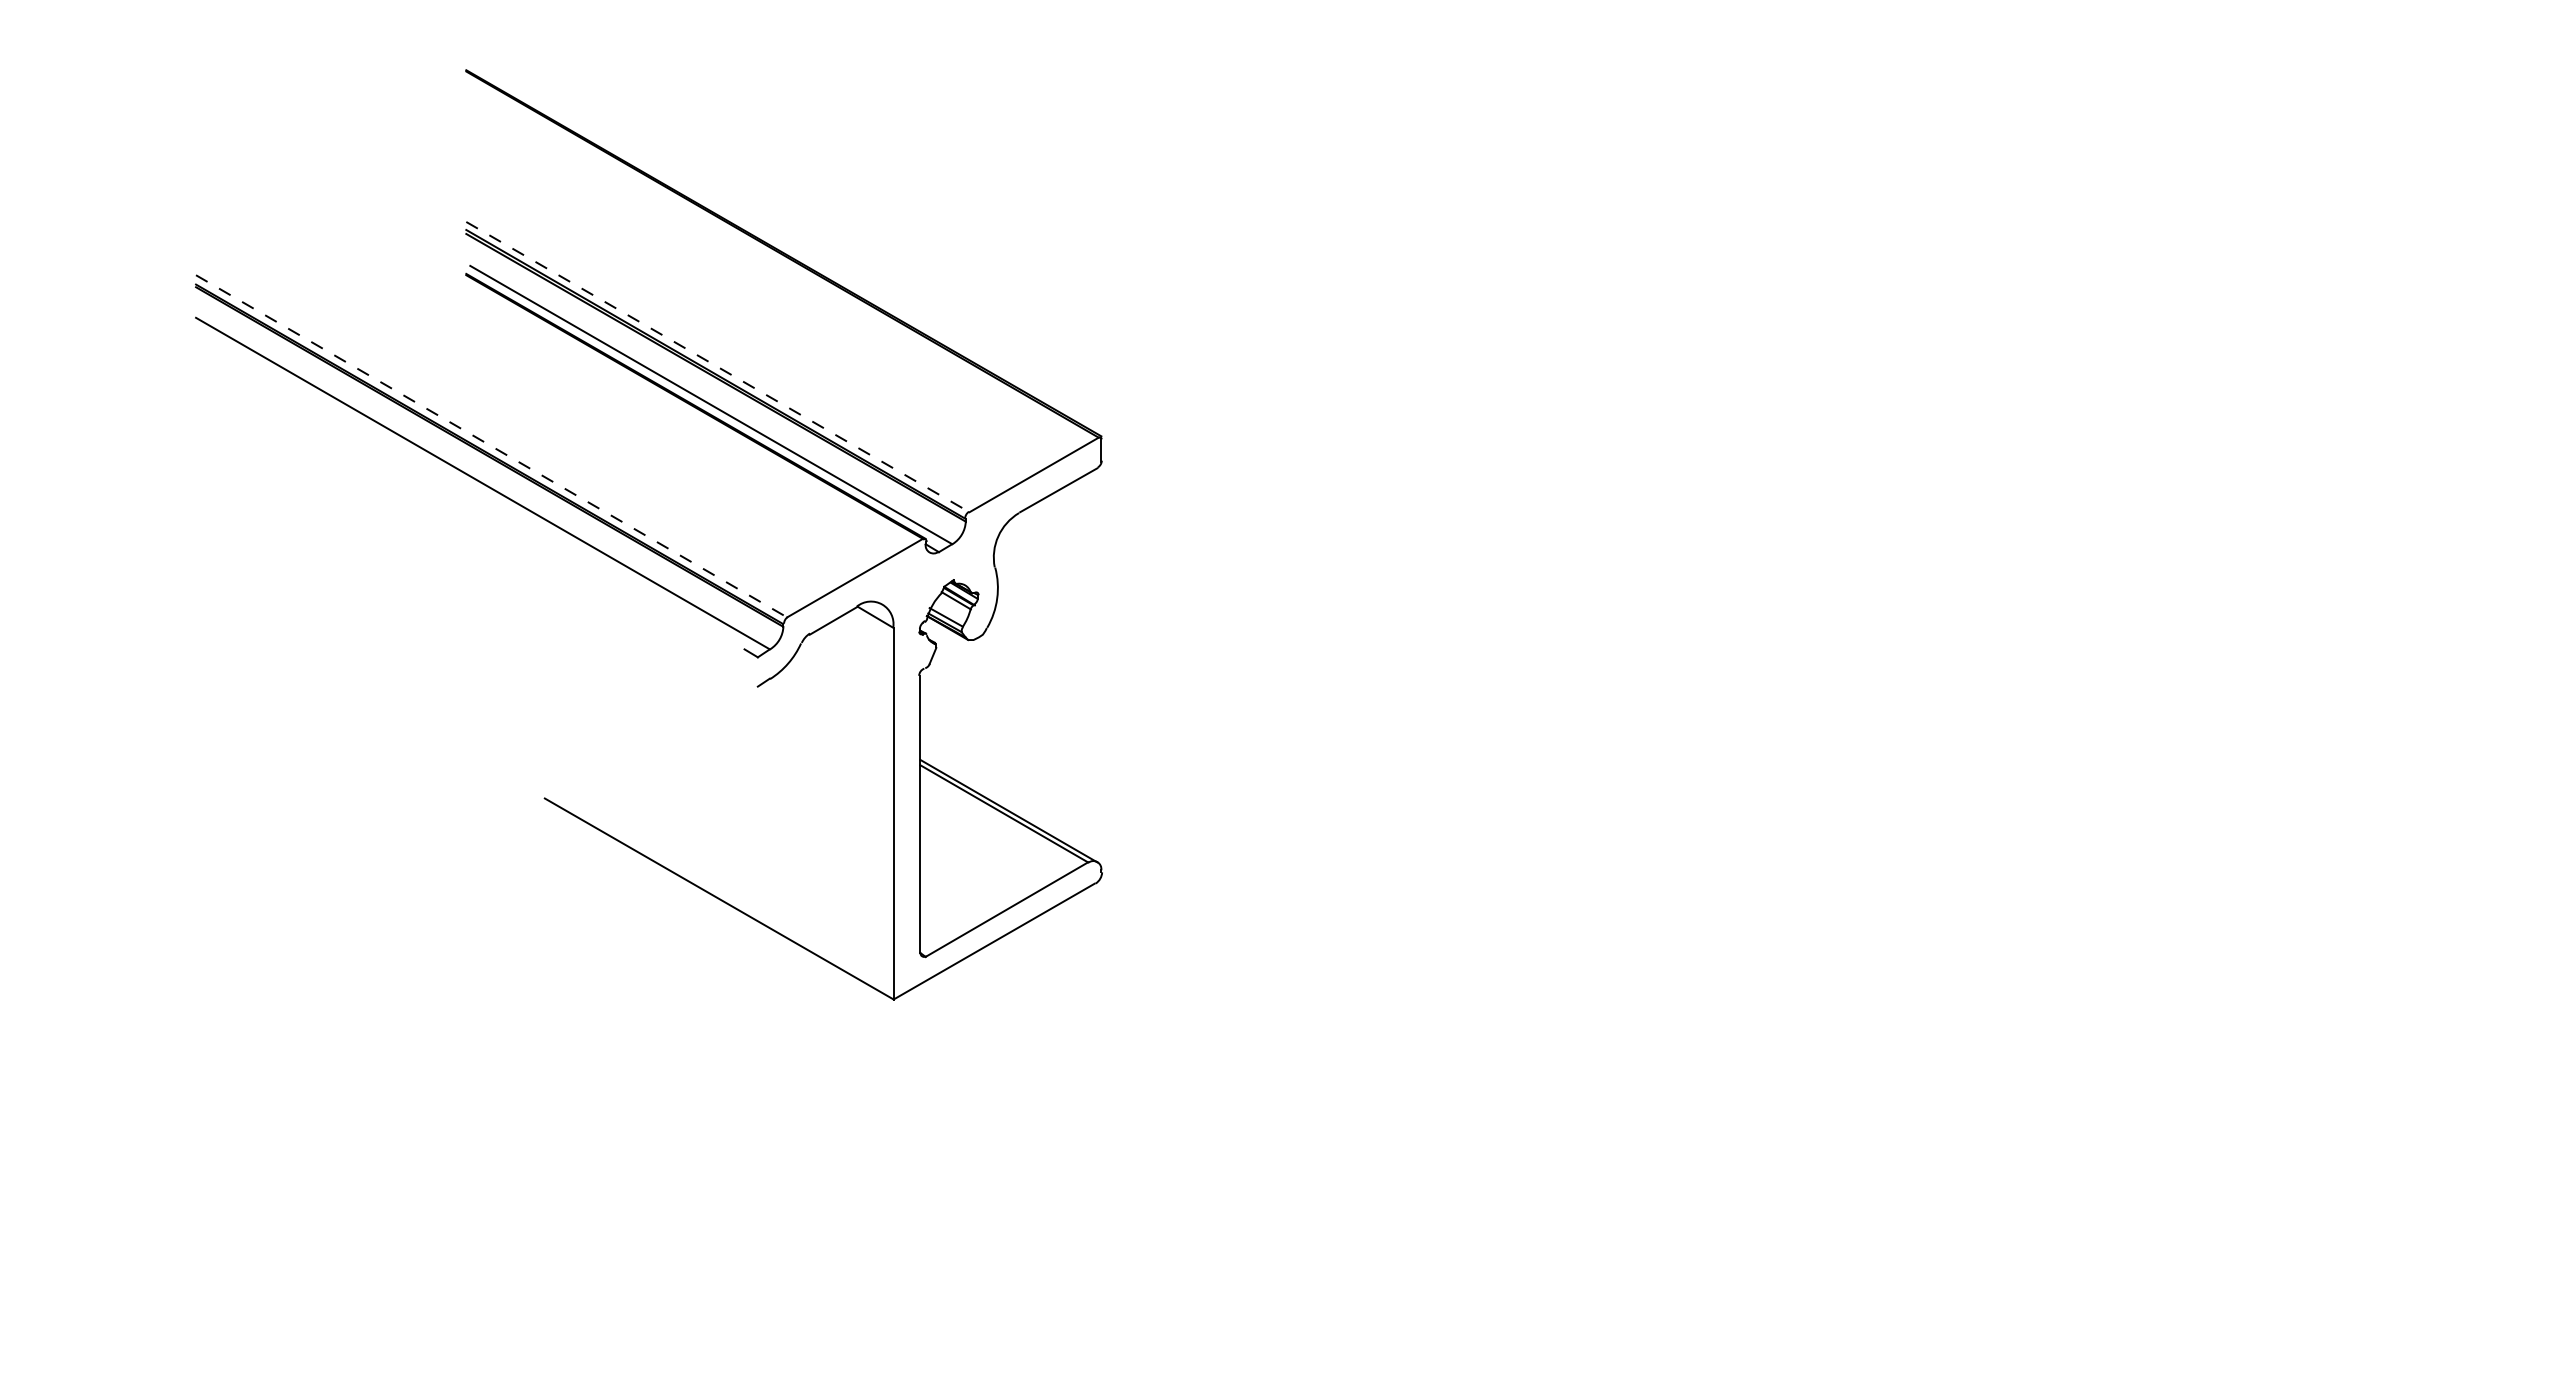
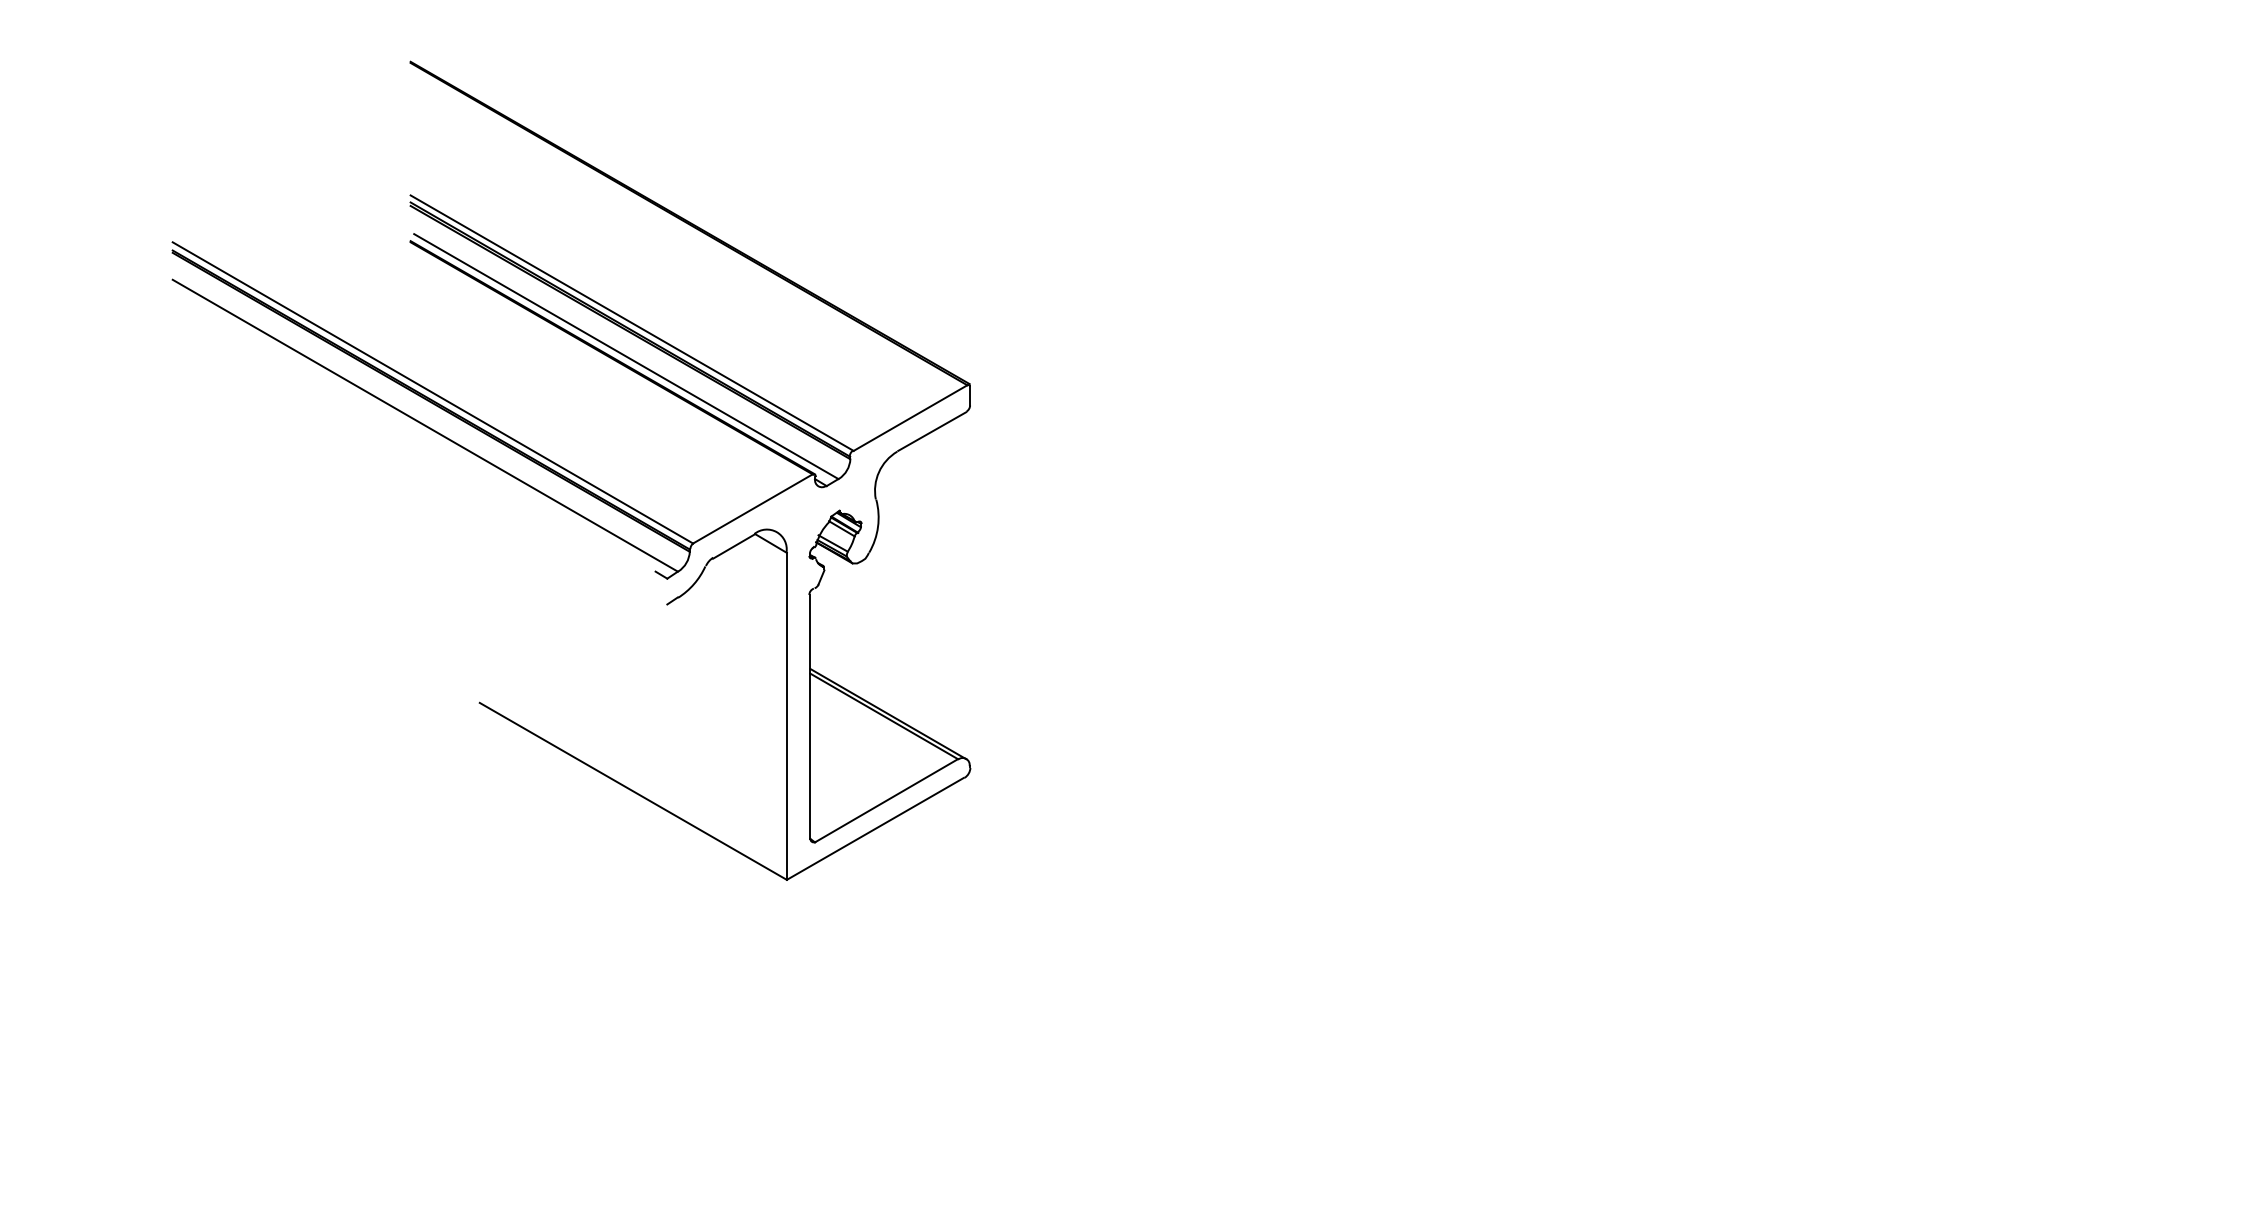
line: (718, 367) -> (632, 323), dashed -> solid
line: (491, 446) -> (432, 393), dashed -> solid

